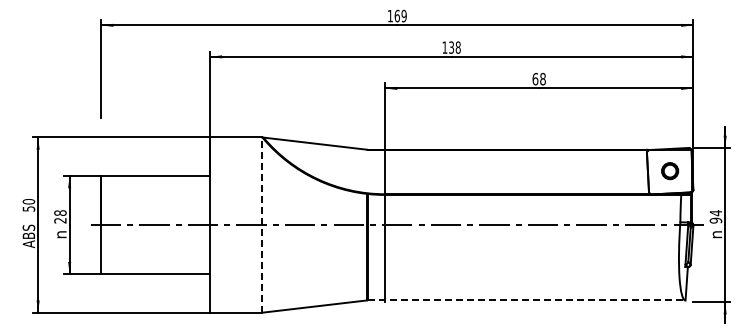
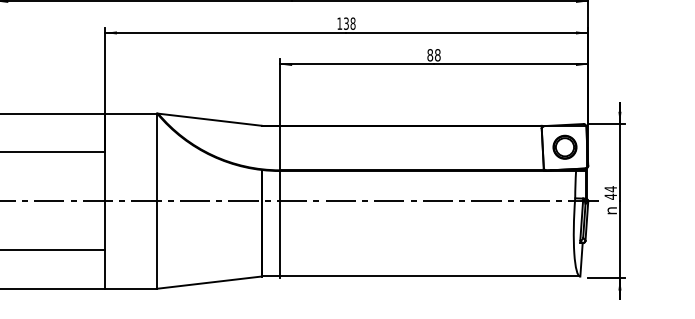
text: (535, 79) -> (430, 55), 68 -> 88
part: (669, 170) -> (564, 146), size x1.43
text: (715, 220) -> (610, 196), 94 -> 44
line: (262, 225) -> (157, 201), dashed -> solid
line: (527, 300) -> (422, 276), dashed -> solid

